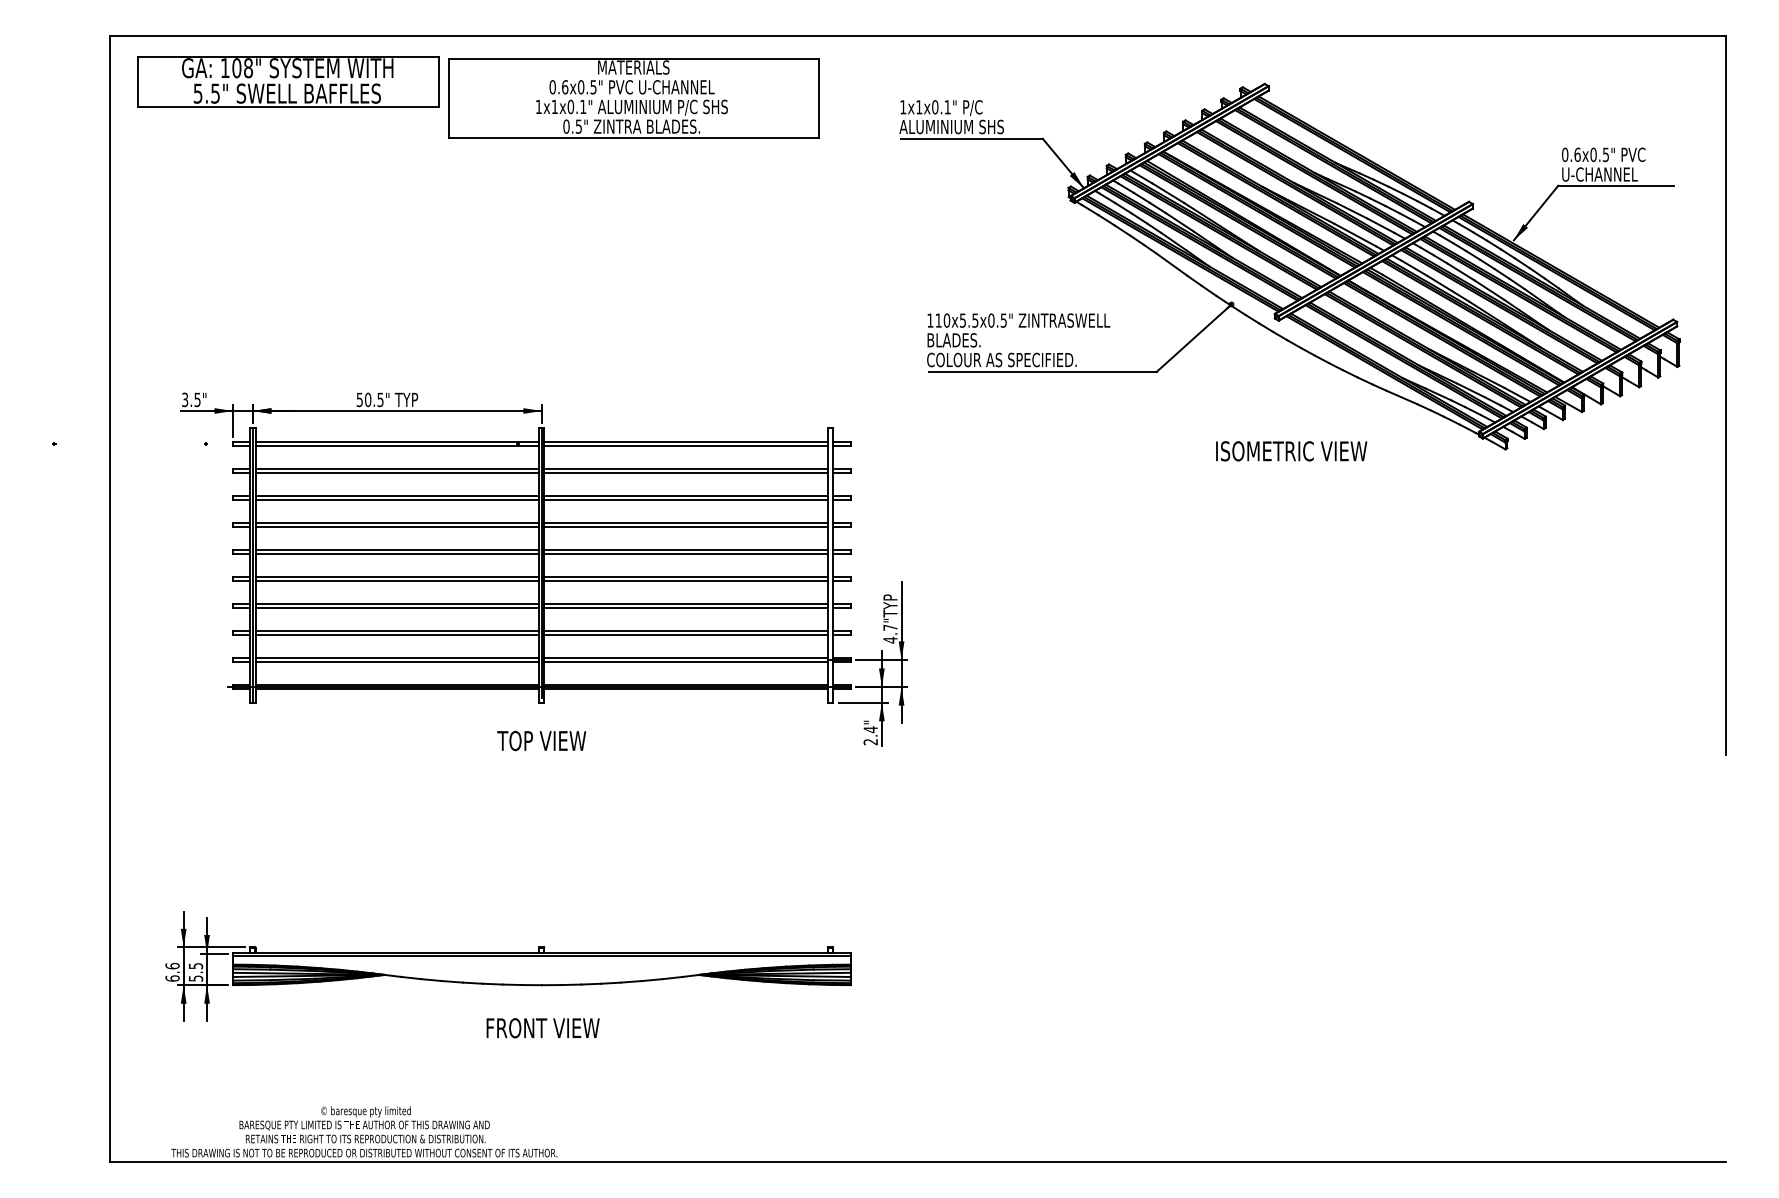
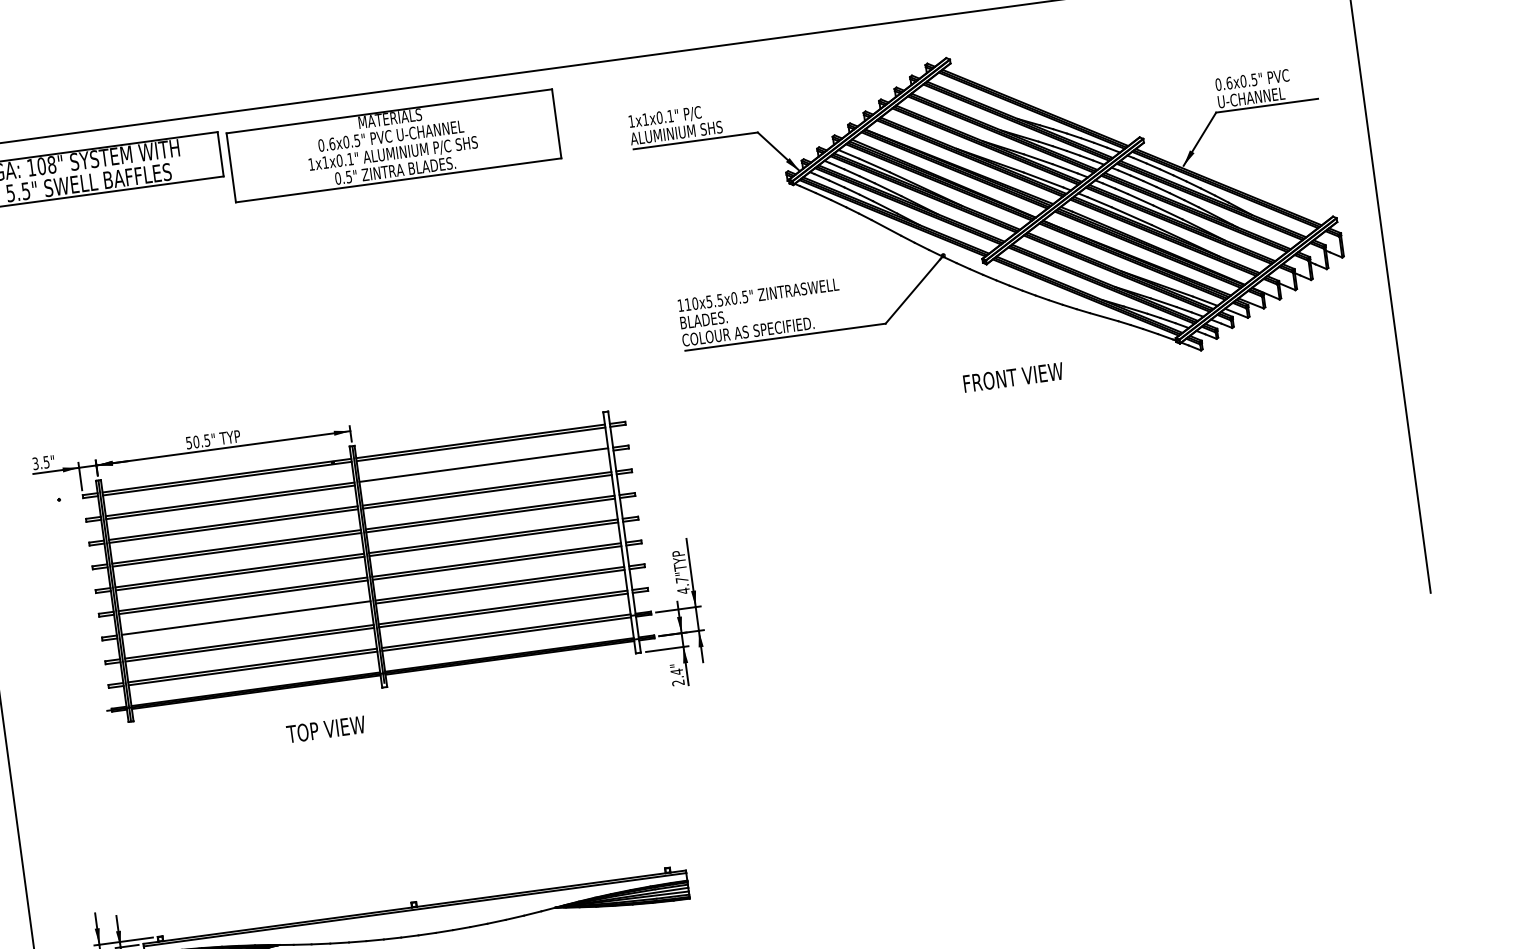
text: (1291, 451) -> (1013, 377), ISOMETRIC VIEW -> FRONT VIEW
line: (685, 472) -> (483, 468), removed
line: (396, 607) -> (245, 620), removed
text: (541, 740) -> (325, 729), moved

